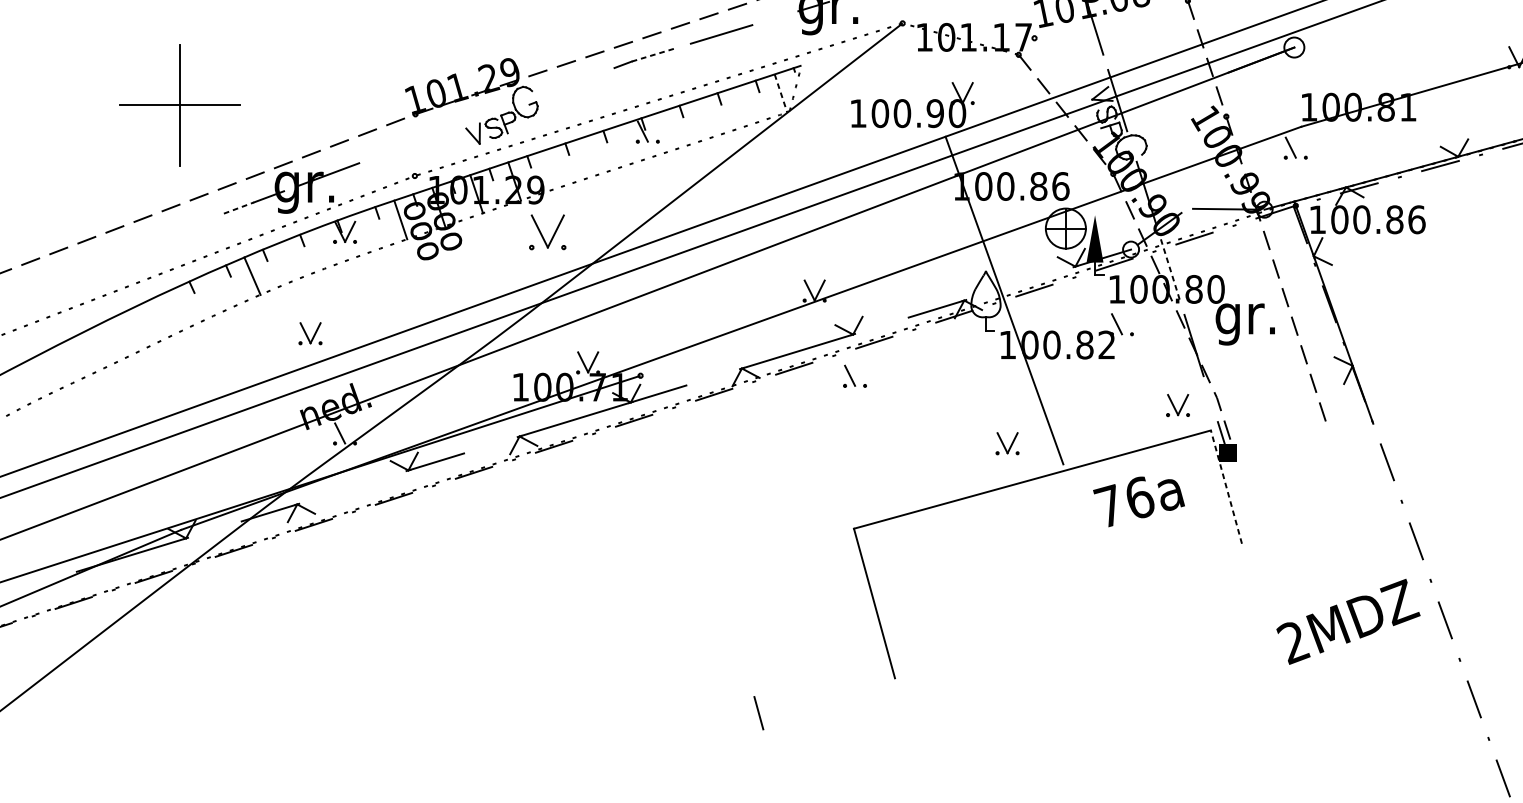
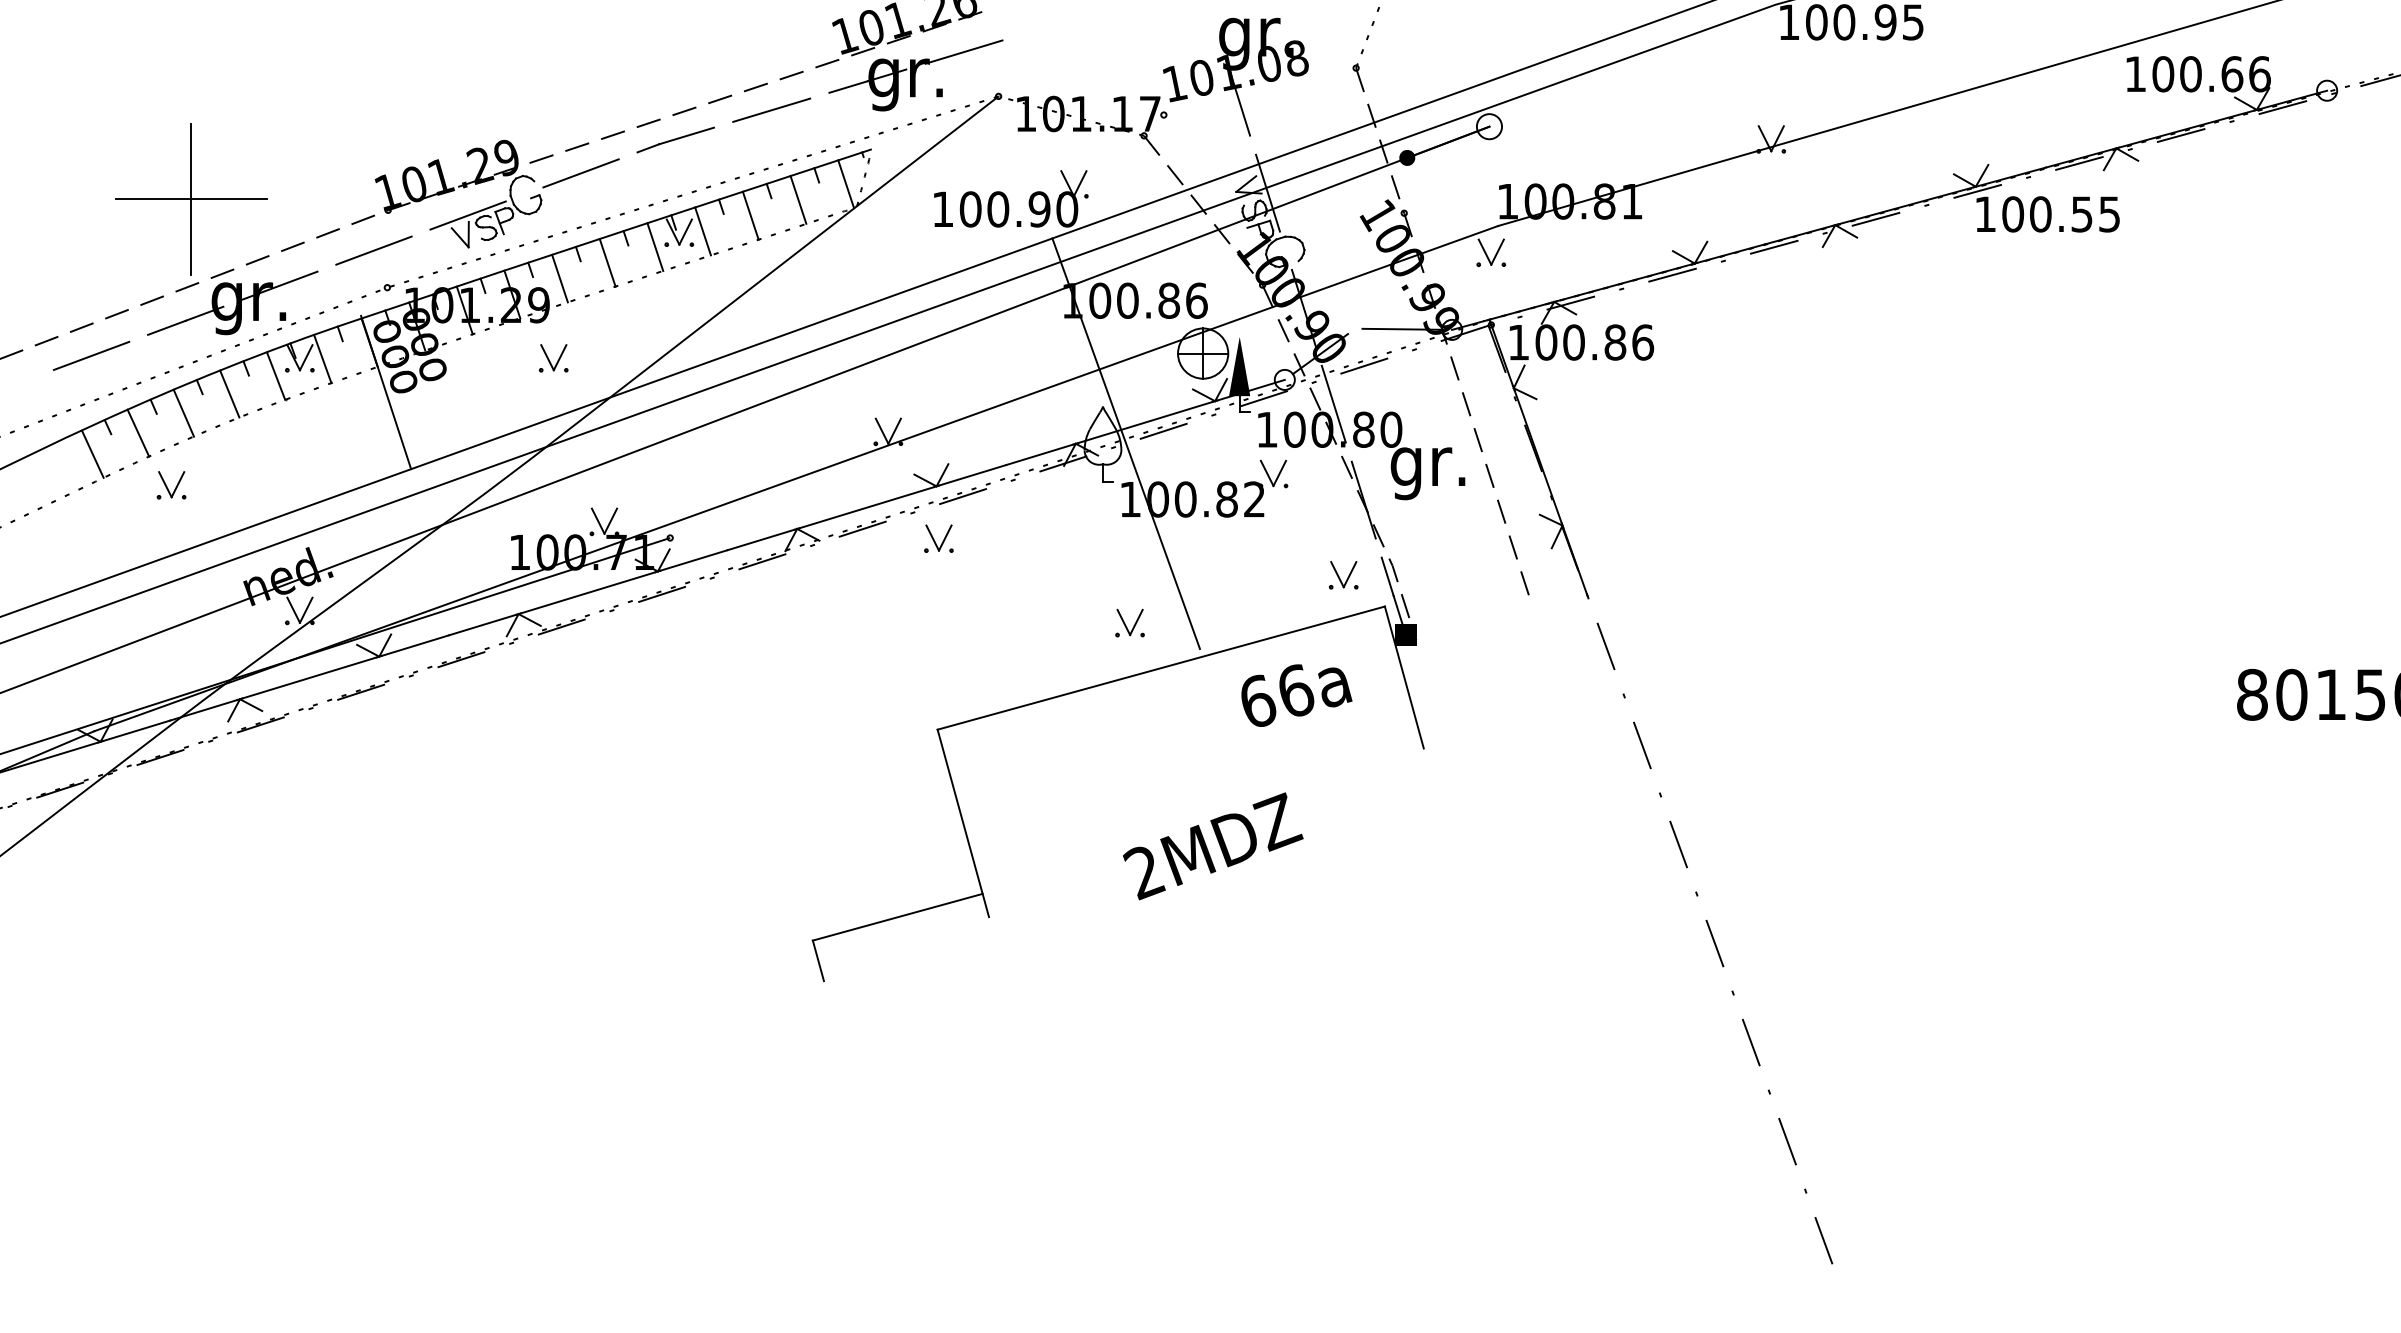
line: (782, 15) -> (848, 86), added
line: (653, 55) -> (686, 136), dashed -> solid
fill: (1228, 72) -> (1407, 157), added
line: (569, 84) -> (580, 173), added
line: (781, 93) -> (846, 184), dashed -> solid
part: (180, 105) -> (191, 199), moved
line: (742, 105) -> (798, 199), added
line: (478, 118) -> (467, 215), added
line: (704, 118) -> (750, 215), added
line: (652, 131) -> (685, 231), added
line: (666, 131) -> (702, 231), added
line: (628, 143) -> (655, 247), added
line: (403, 146) -> (373, 250), added
line: (1300, 147) -> (1497, 251), added
line: (590, 155) -> (607, 262), added
line: (552, 168) -> (559, 278), added
line: (239, 207) -> (167, 327), dashed -> solid
line: (178, 230) -> (91, 355), added
line: (363, 232) -> (322, 358), added
part: (547, 232) -> (553, 358), size x0.62
line: (326, 246) -> (276, 375), added
line: (414, 259) -> (386, 392), added
line: (288, 260) -> (229, 393), added
line: (1169, 268) -> (1333, 403), dashed -> solid
line: (1019, 283) -> (1145, 422), added
line: (216, 291) -> (138, 432), added
line: (179, 308) -> (92, 453), added
line: (1126, 324) -> (1279, 473), added
line: (881, 325) -> (972, 475), added
part: (310, 333) -> (171, 485), moved
line: (859, 375) -> (944, 537), added
line: (712, 376) -> (760, 539), added
line: (1213, 406) -> (1387, 576), added
line: (349, 432) -> (305, 609), added
line: (490, 444) -> (482, 624), added
line: (352, 487) -> (309, 677), added
line: (1226, 487) -> (1404, 677), dashed -> solid
text: (1108, 505) -> (1256, 700), 76a -> 66a
line: (214, 529) -> (136, 730), added
text: (1348, 621) -> (1213, 846), moved
line: (821, 677) -> (897, 916), added

